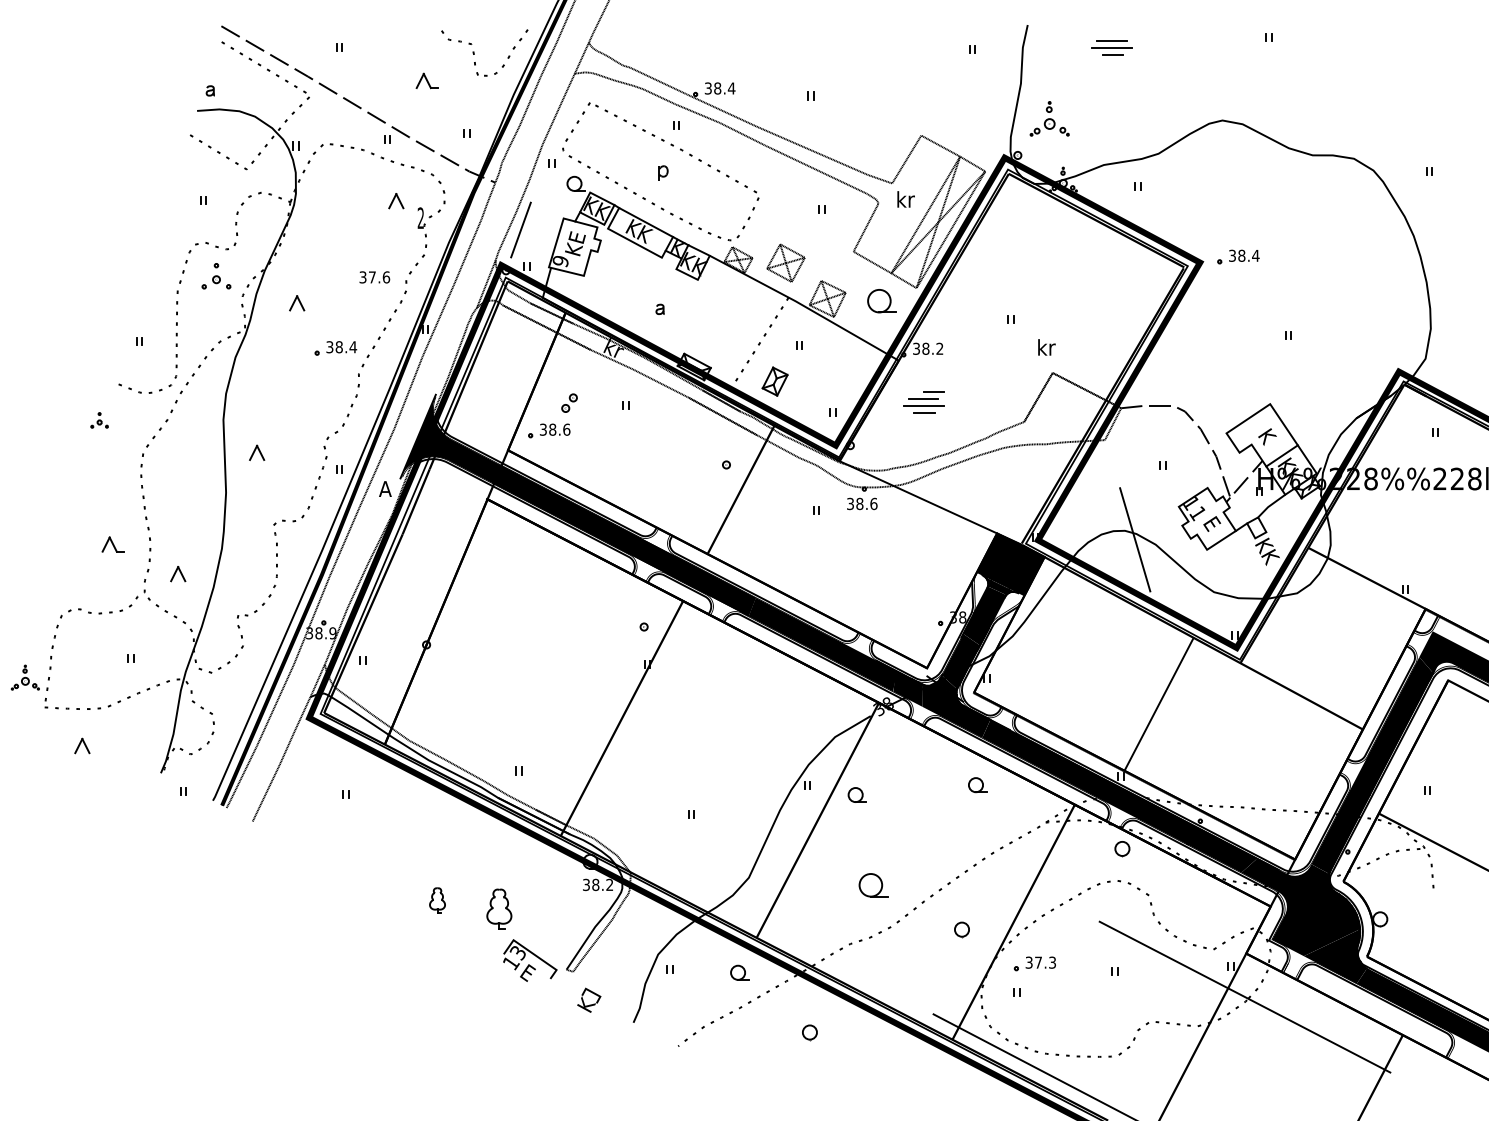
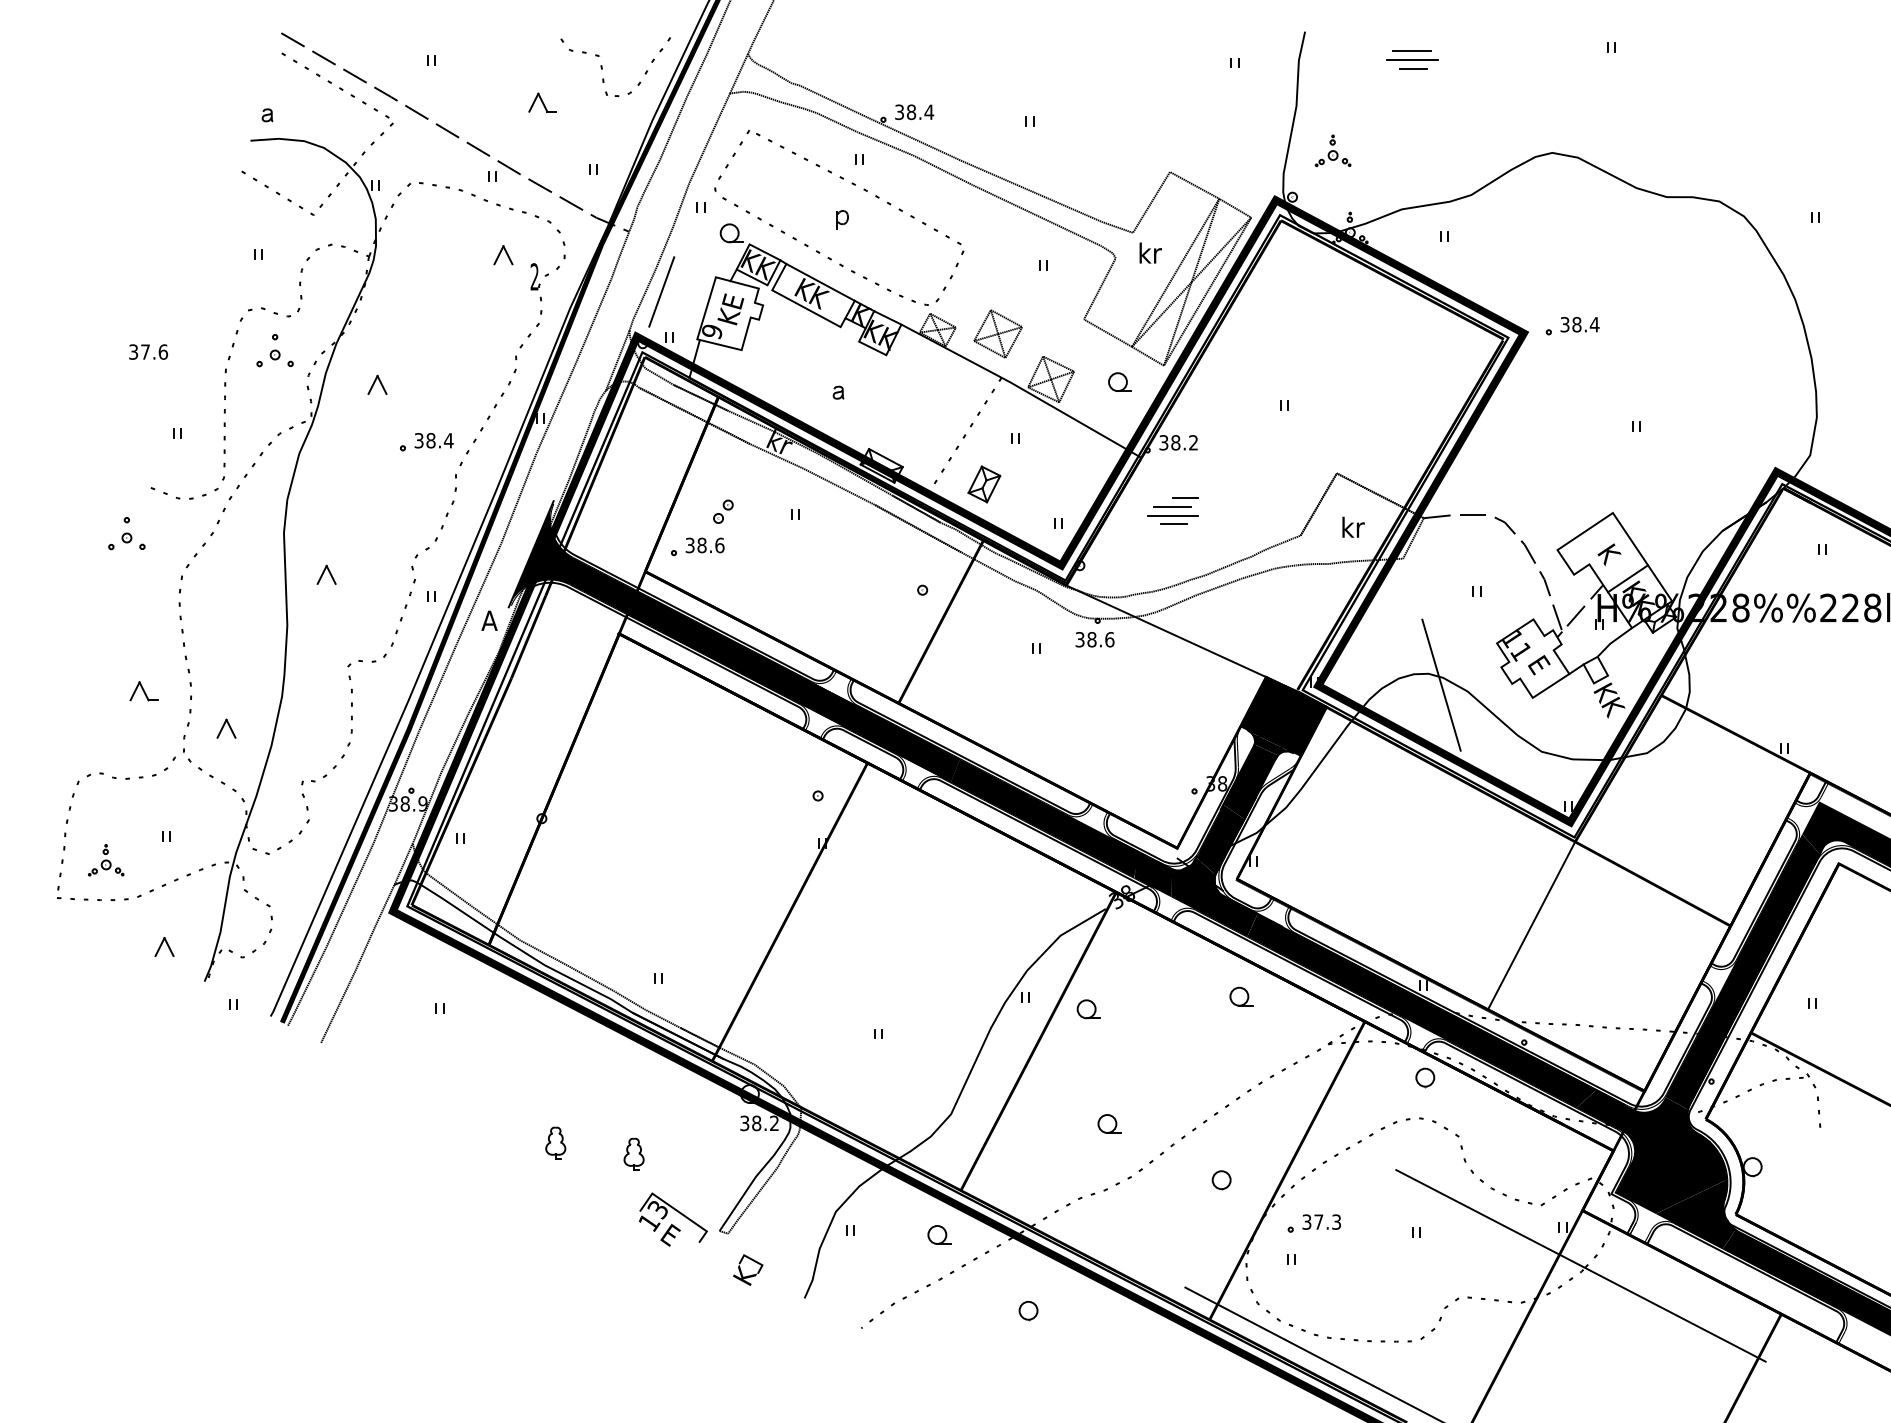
part: (1049, 118) -> (1332, 150), size x0.71
text: (374, 277) -> (148, 352), moved
part: (881, 300) -> (1119, 381), size x0.62
text: (1046, 347) -> (1353, 527), moved
part: (99, 420) -> (126, 533), size x1.67
part: (24, 677) -> (105, 860), moved
line: (1158, 704) -> (1530, 926), moved
part: (82, 745) -> (164, 946), moved
part: (873, 885) -> (1109, 1124), size x0.62
part: (498, 909) -> (633, 1154), size x0.62

